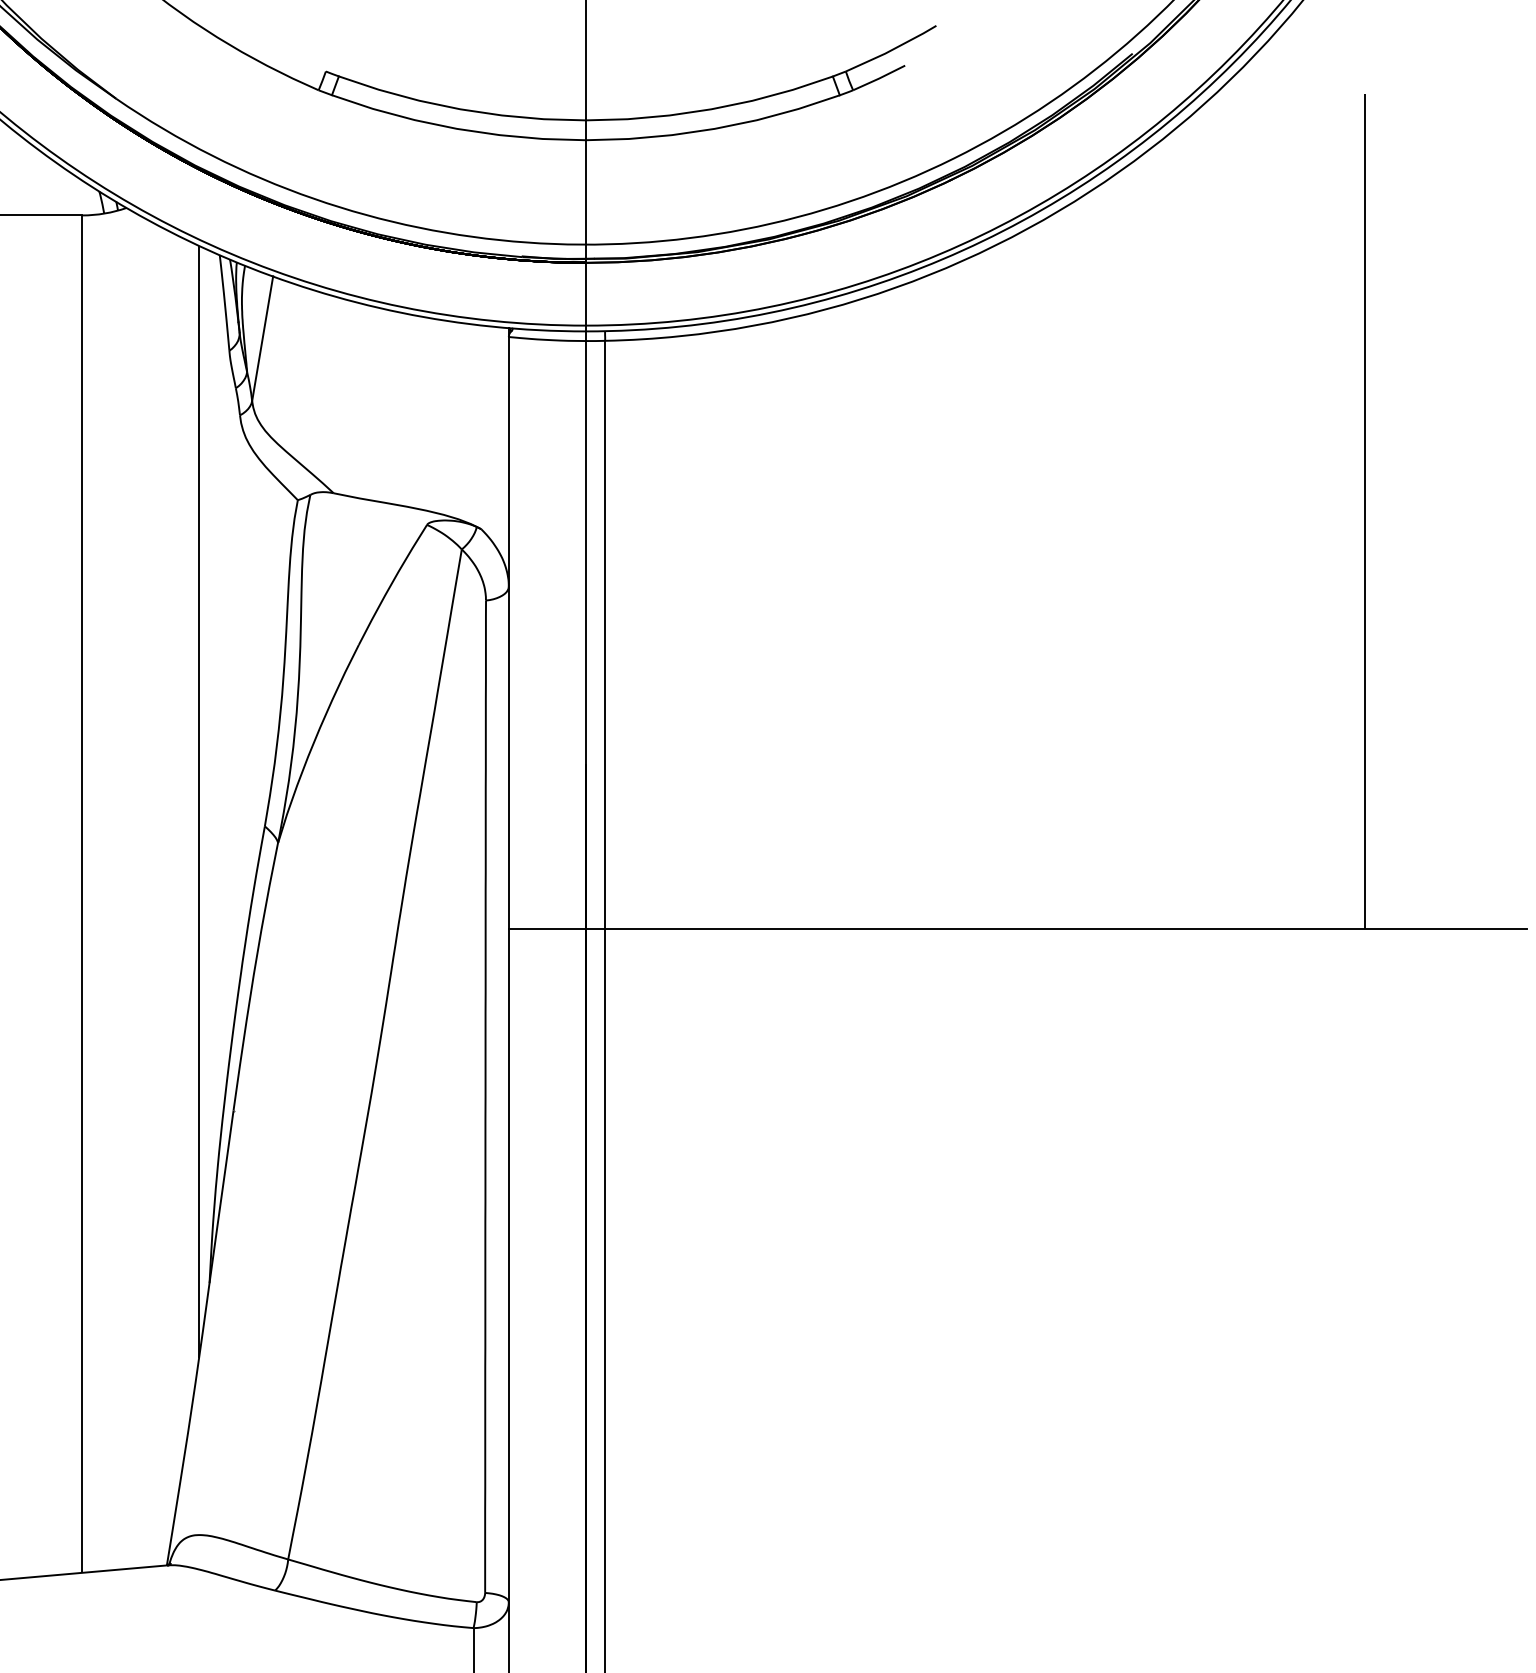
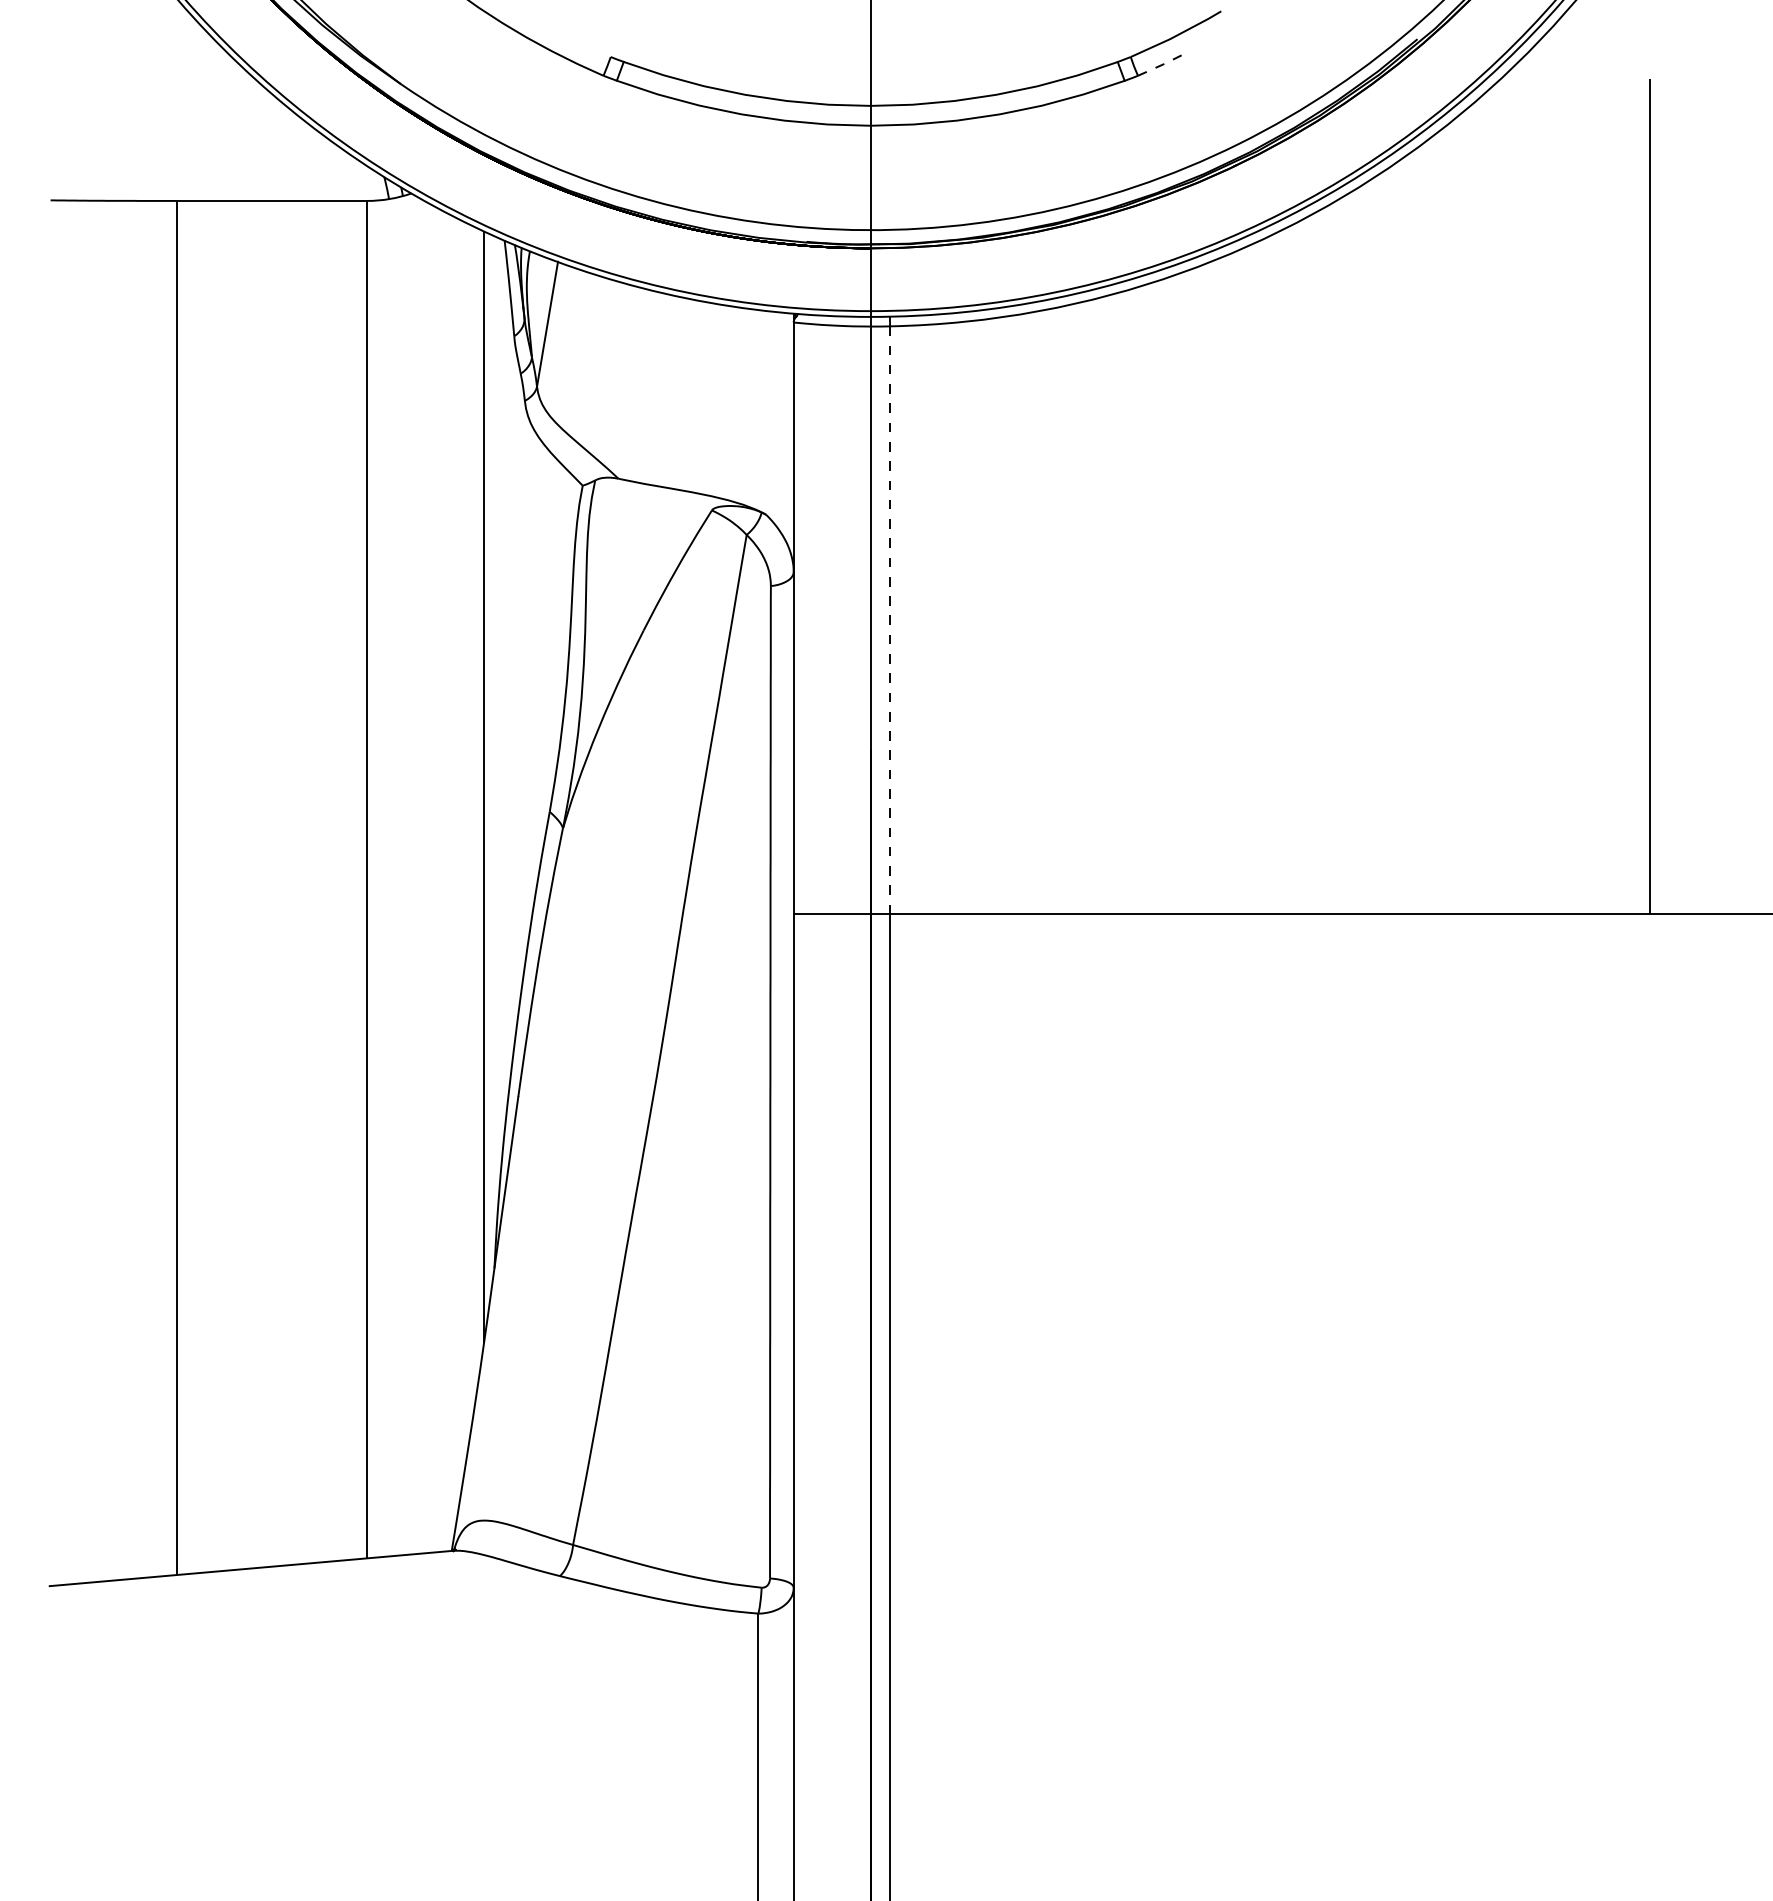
line: (879, 78) -> (1164, 64), solid -> dashed
line: (605, 634) -> (890, 620), solid -> dashed

